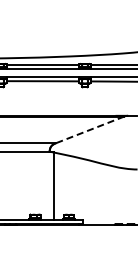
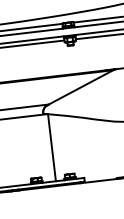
line: (90, 129) -> (81, 87), dashed -> solid

